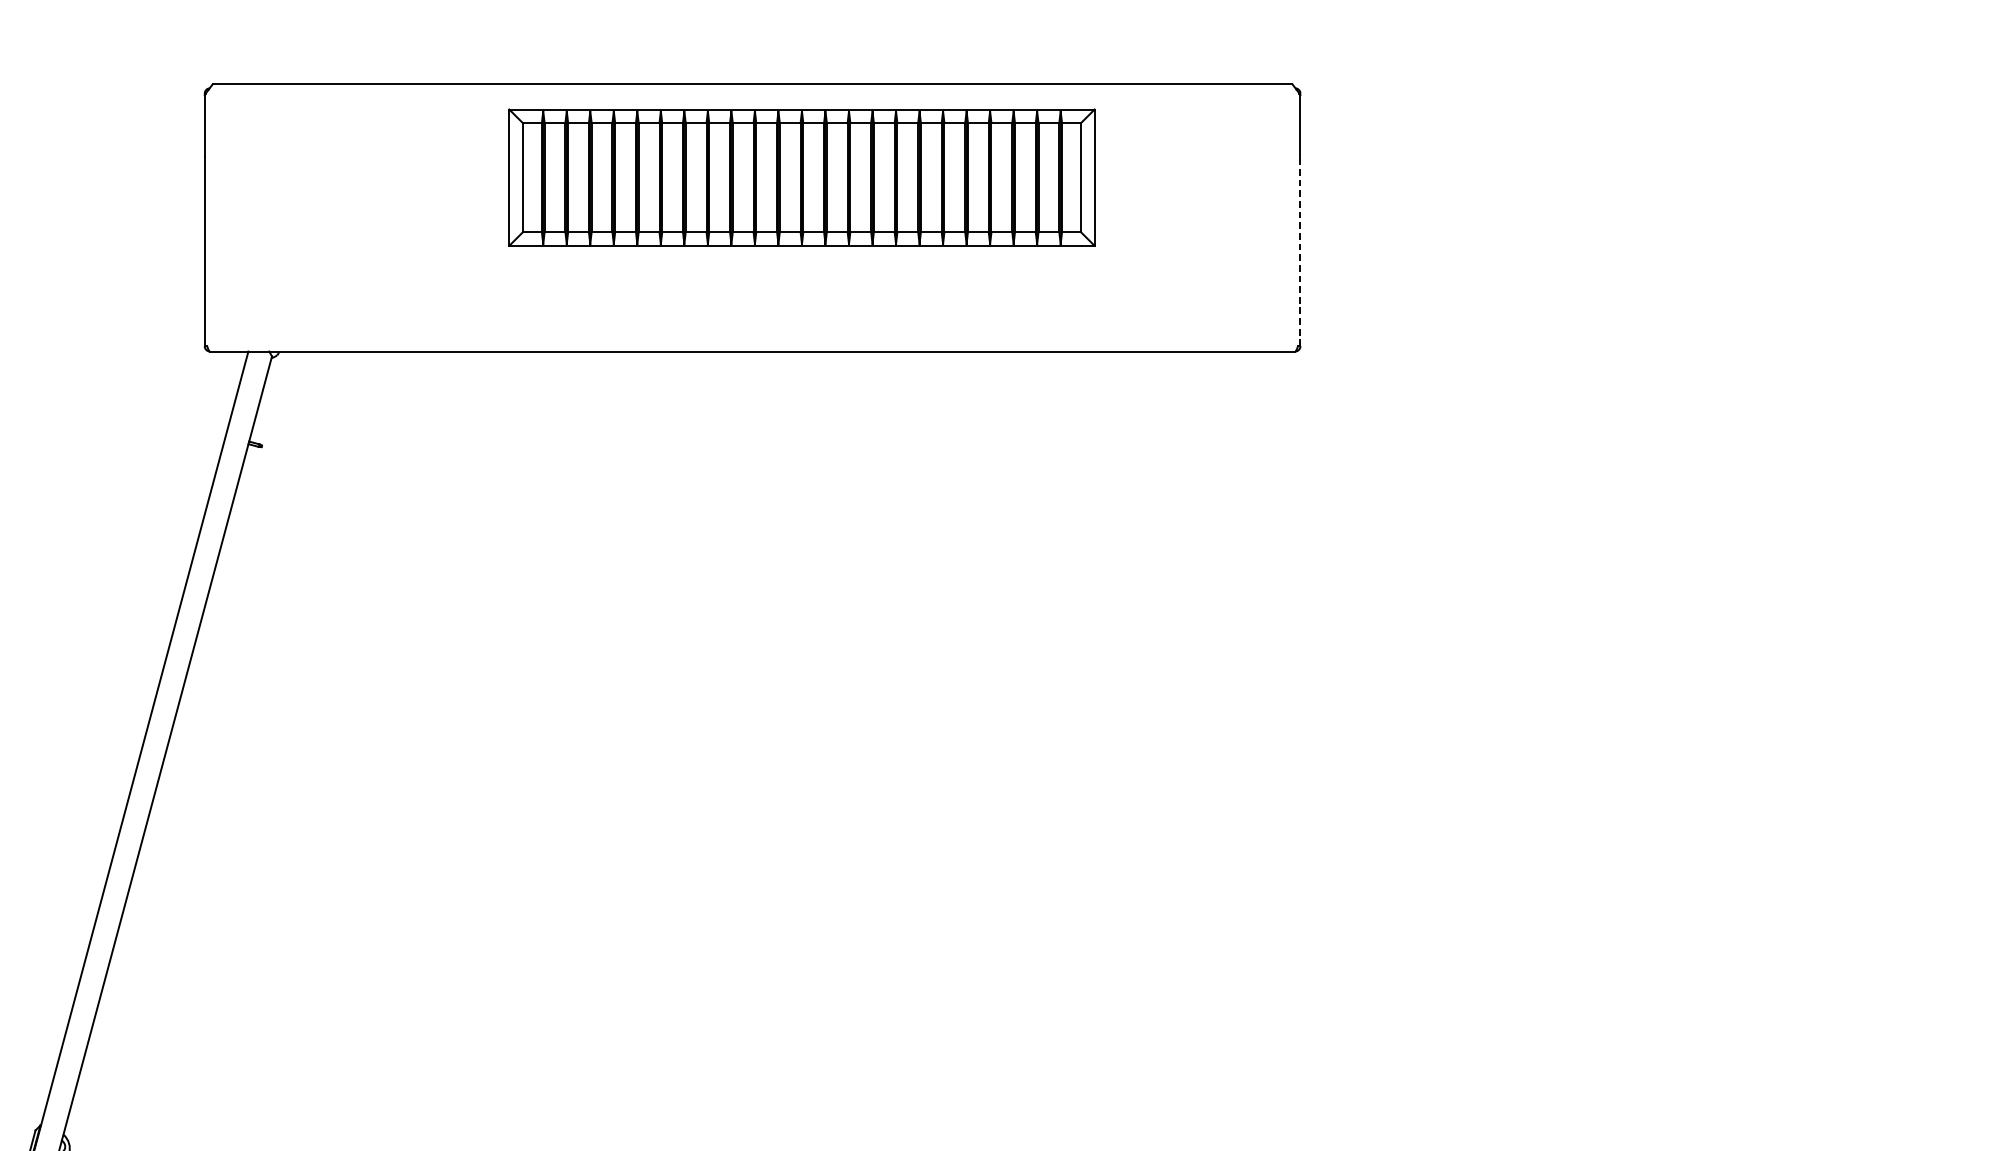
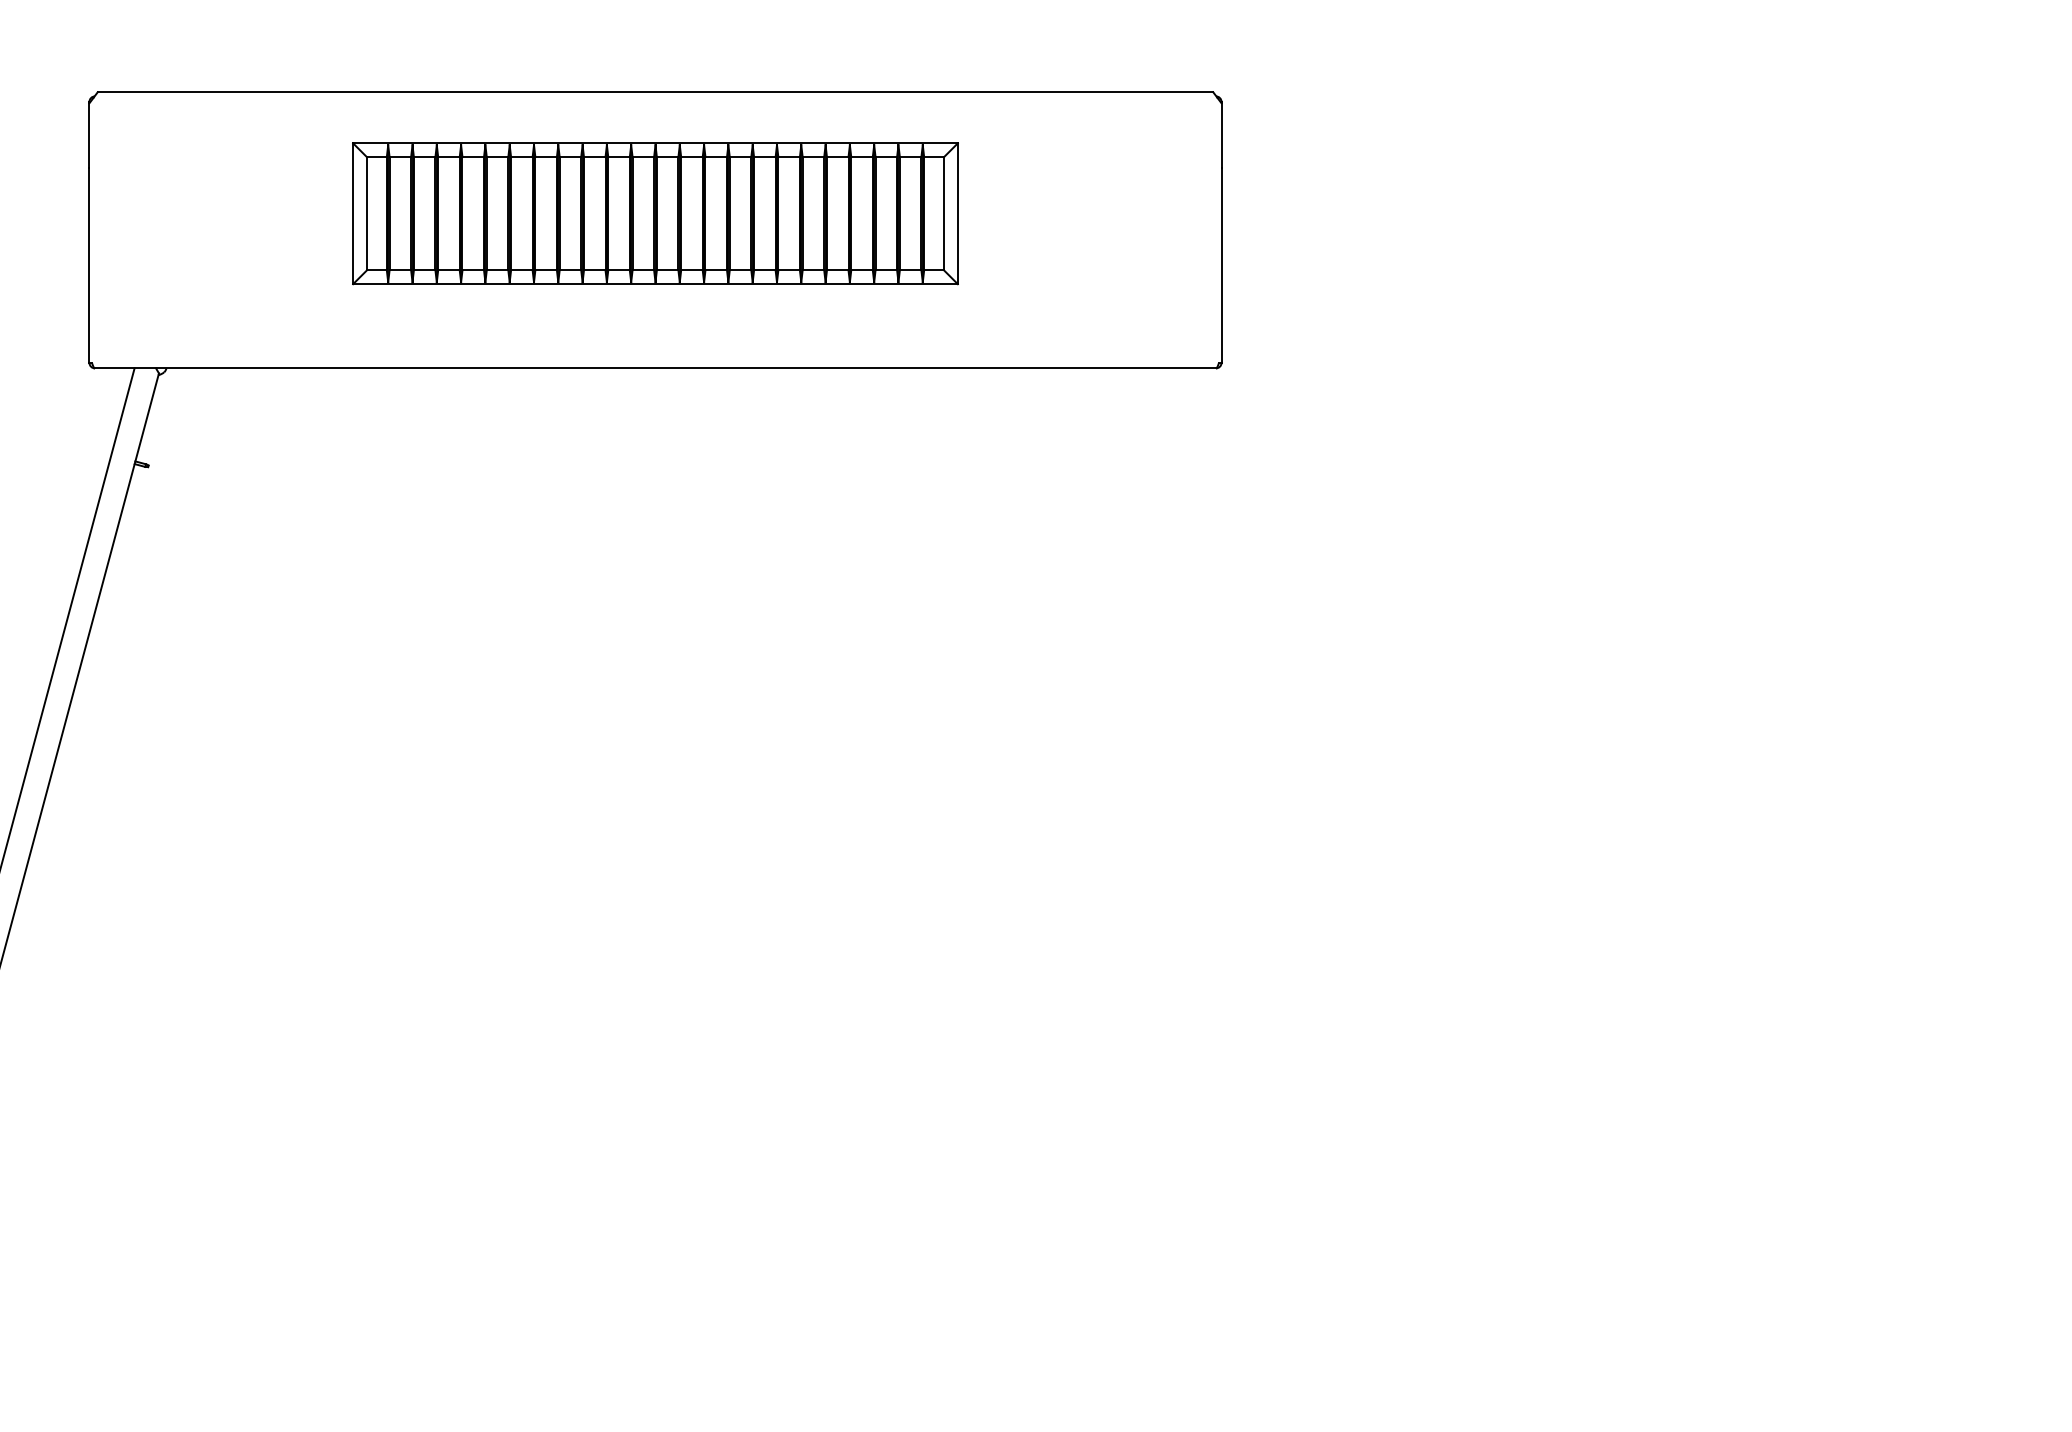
part: (801, 177) -> (655, 213), moved
line: (1300, 251) -> (1221, 265), dashed -> solid

